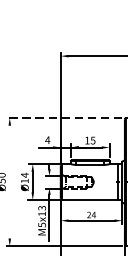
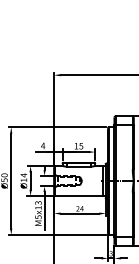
line: (64, 118) -> (57, 127), dashed -> solid
line: (10, 181) -> (11, 180), added

